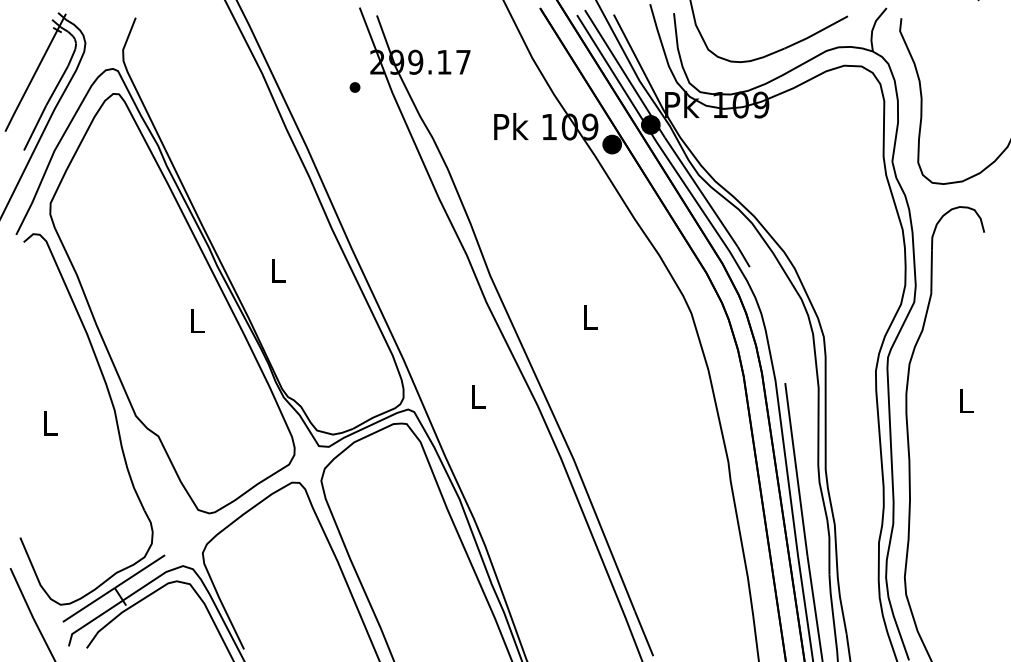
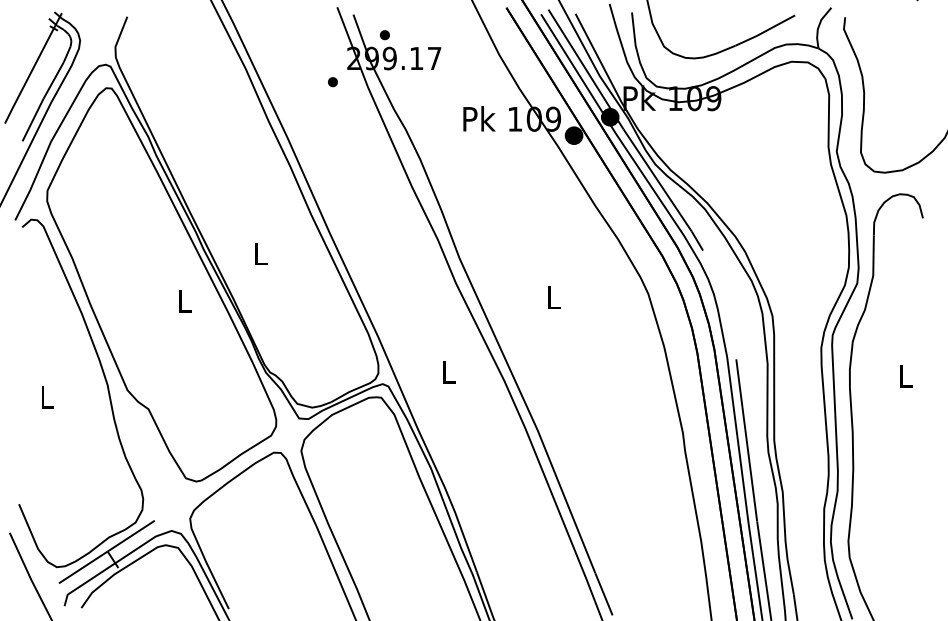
part: (410, 37) -> (384, 35), added

